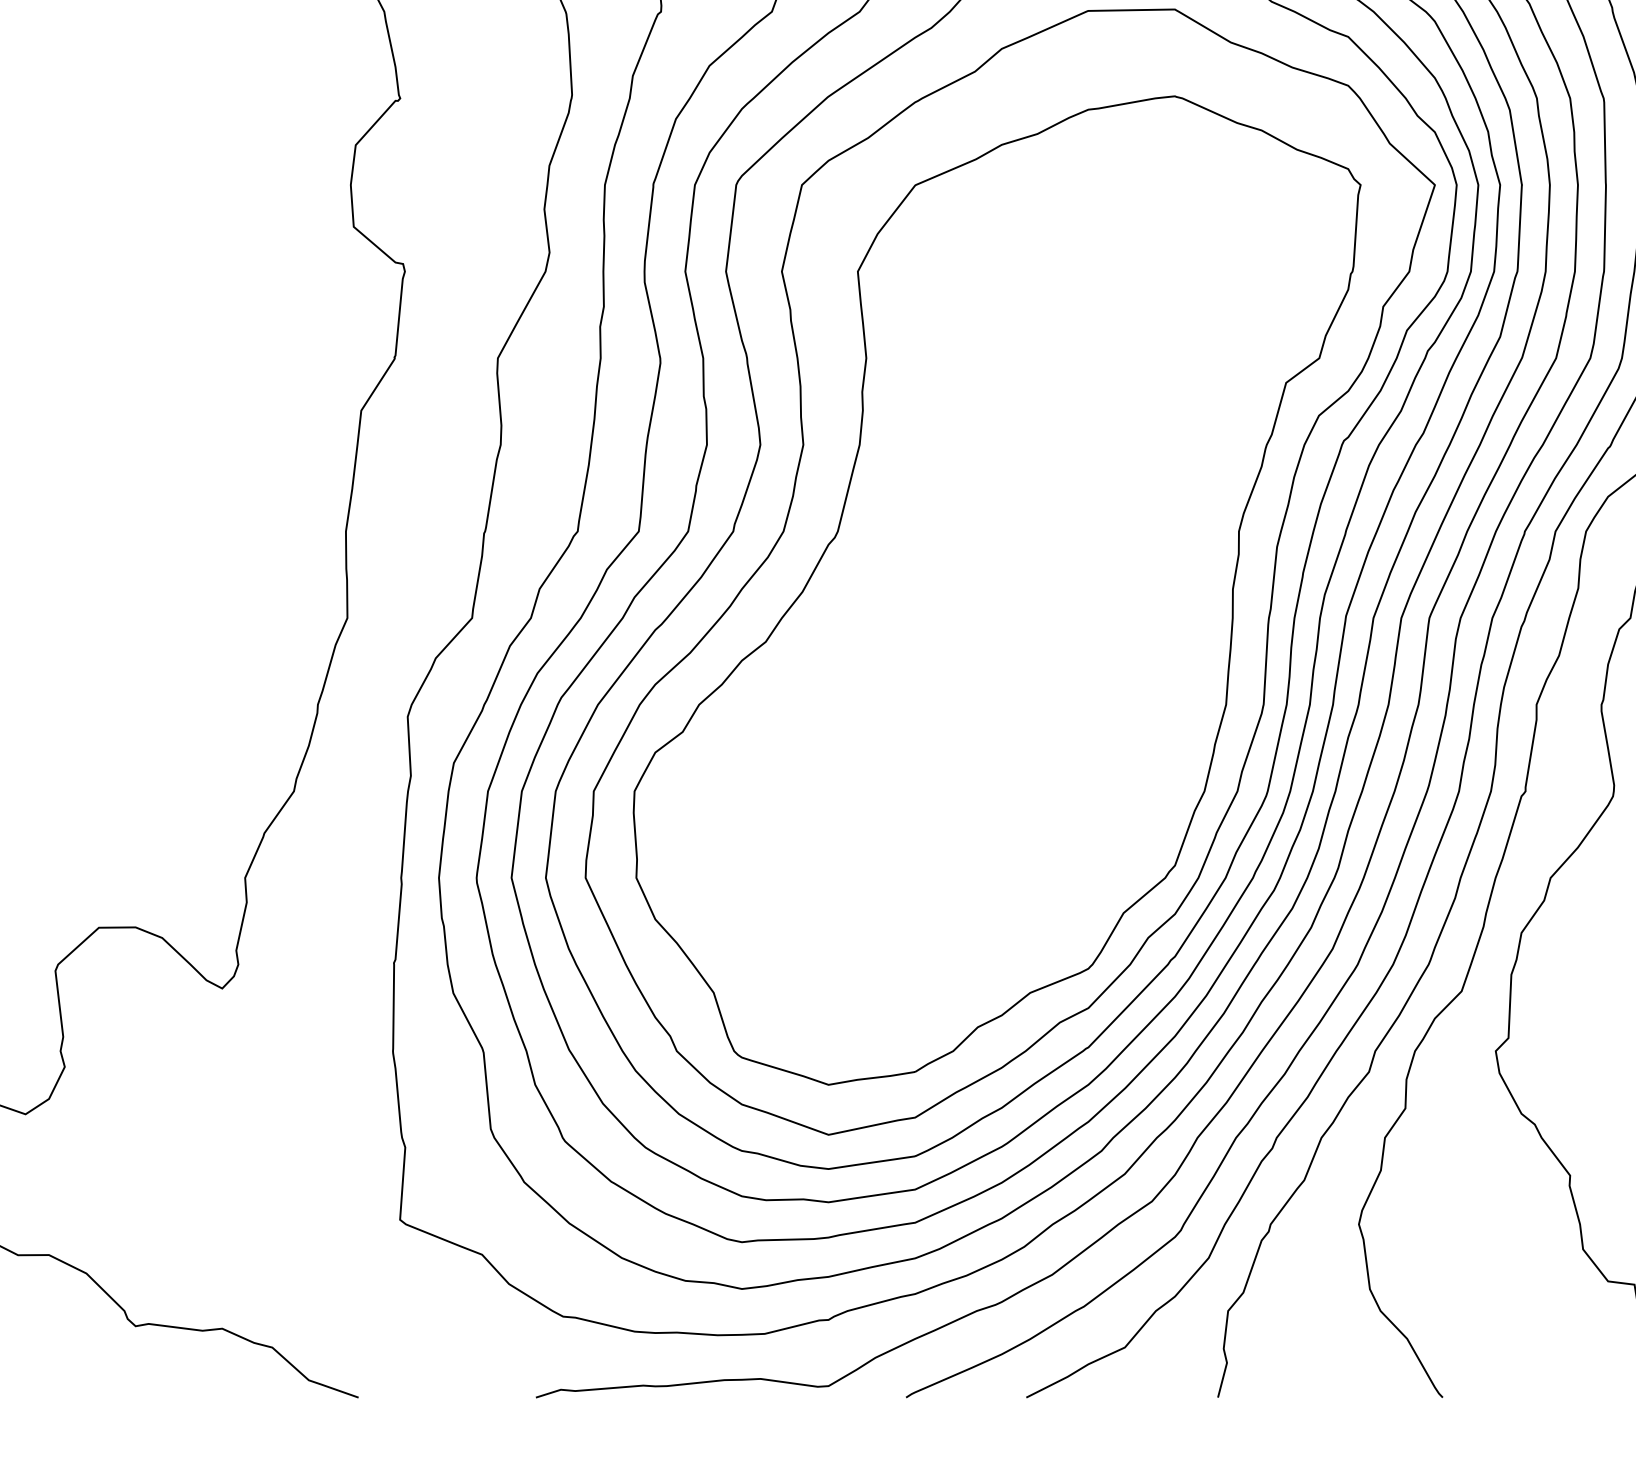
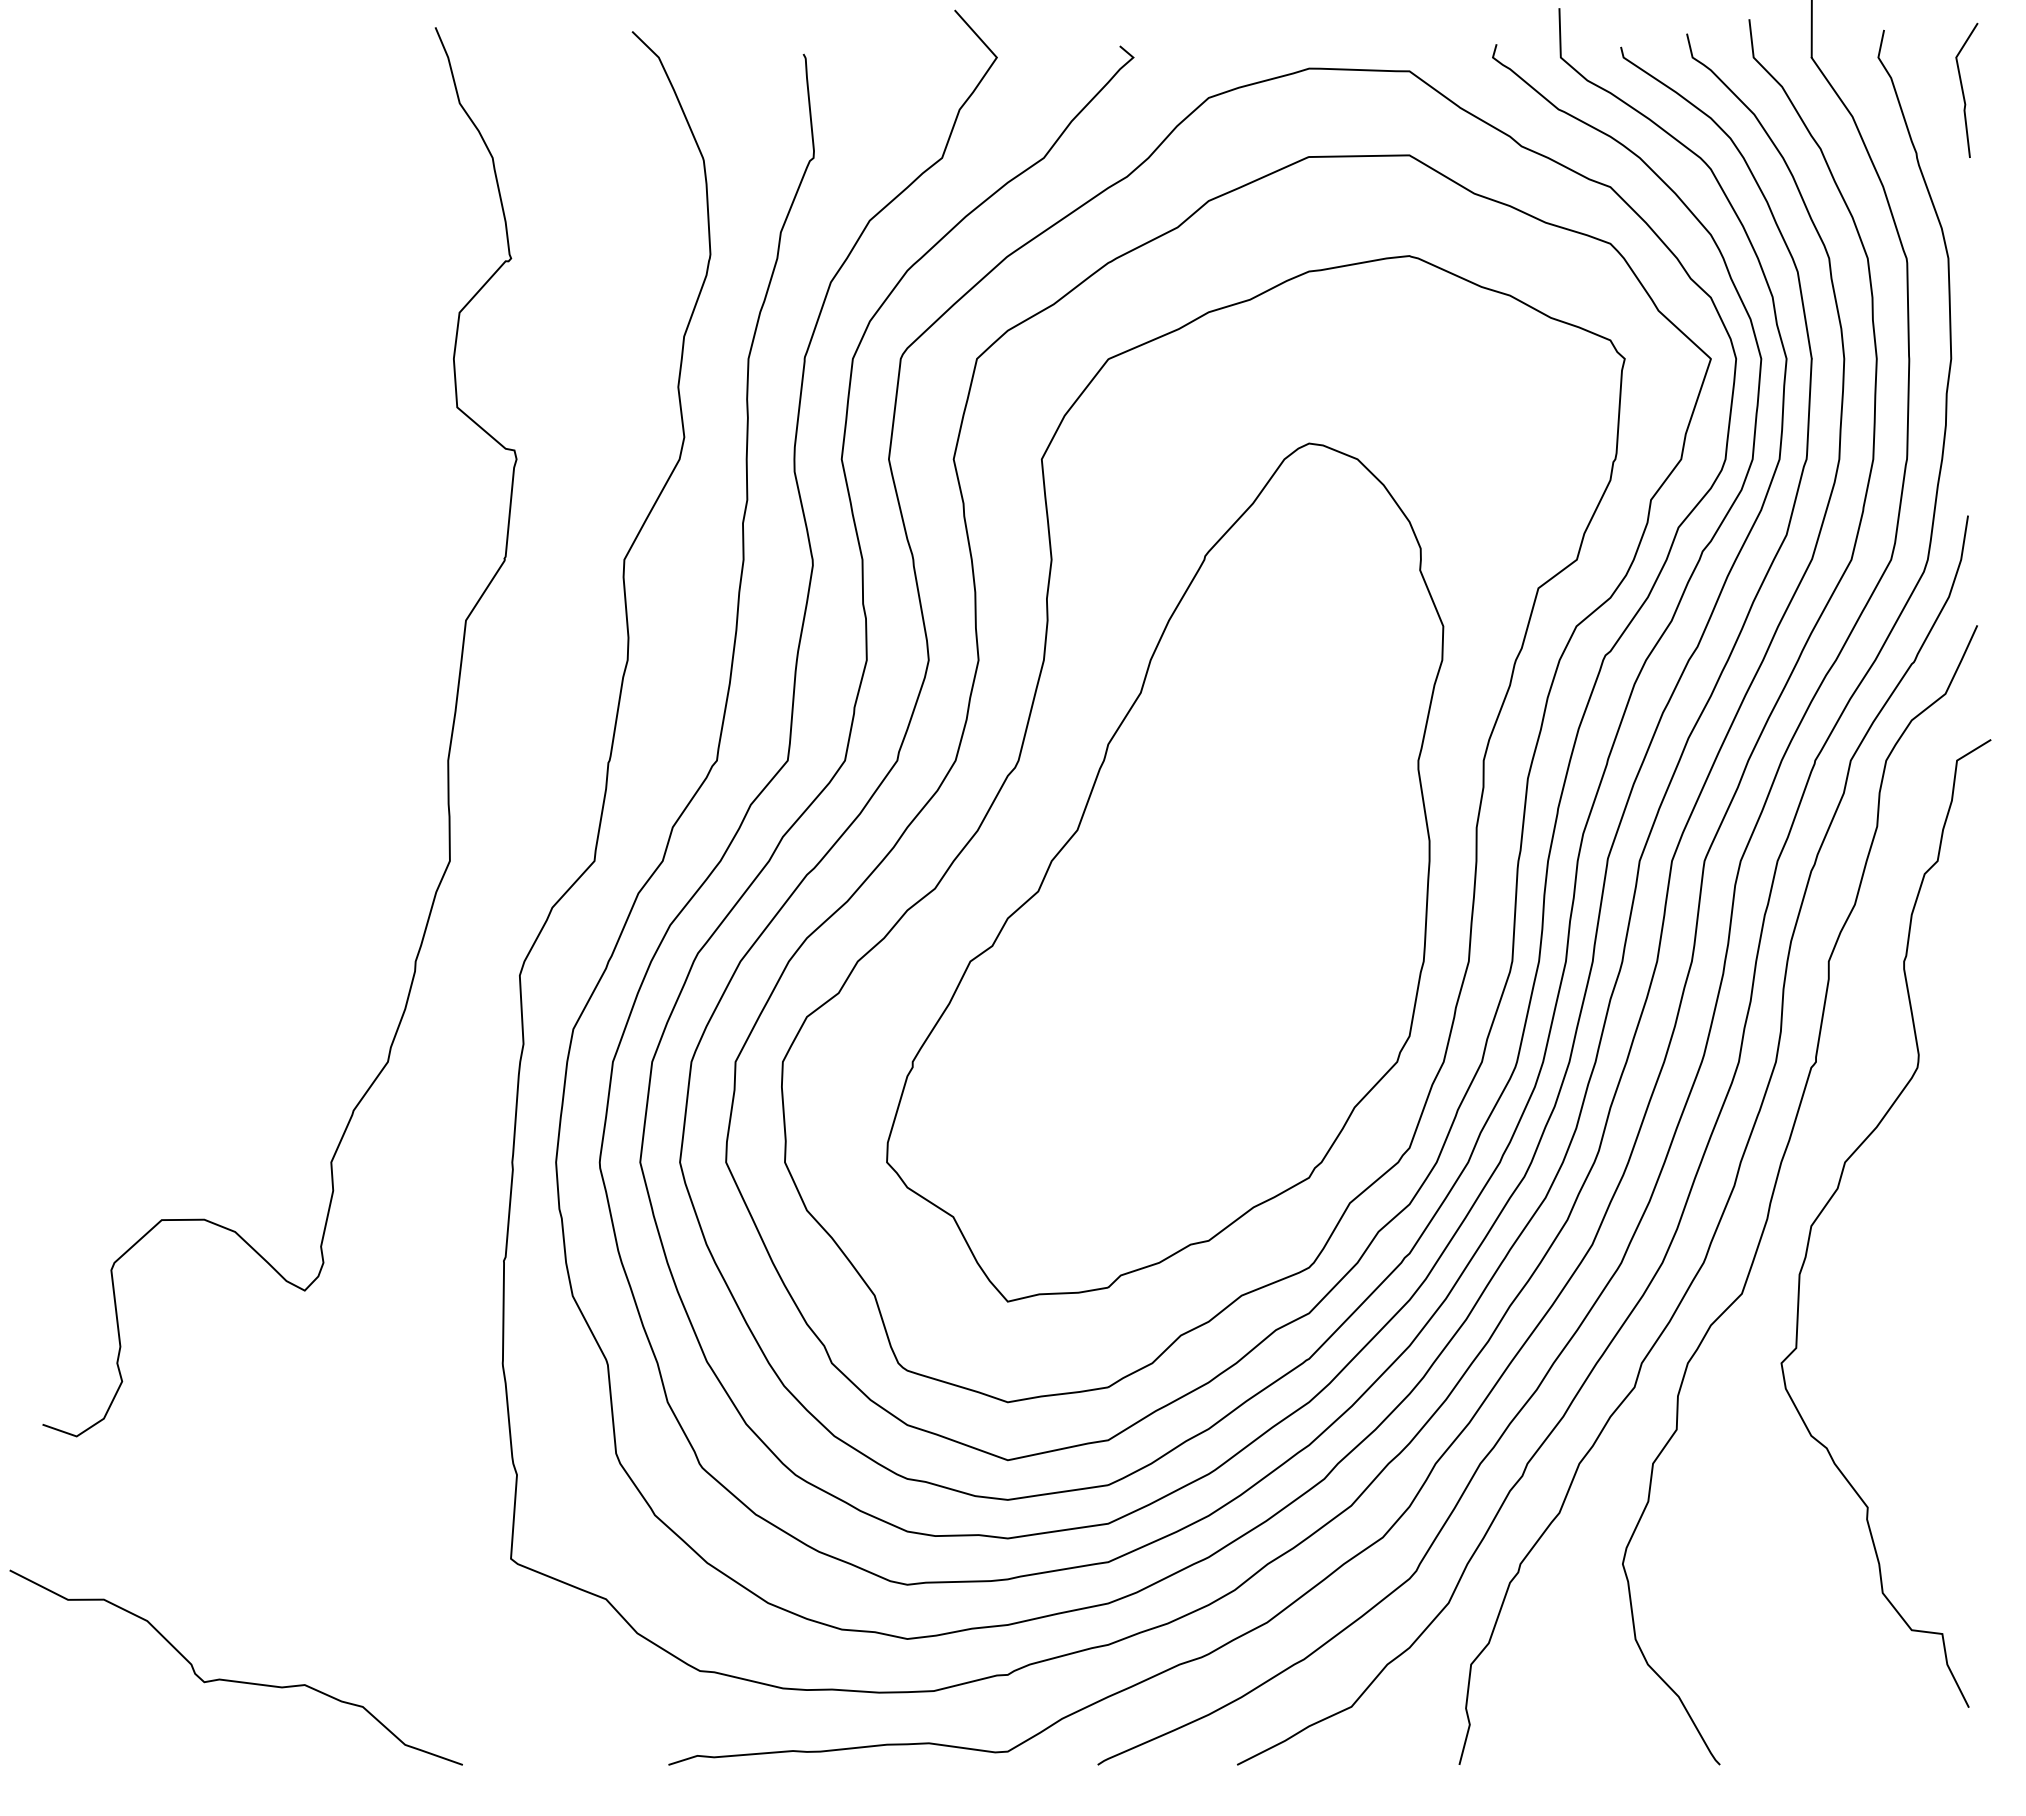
part: (964, 627) -> (1165, 872), added

